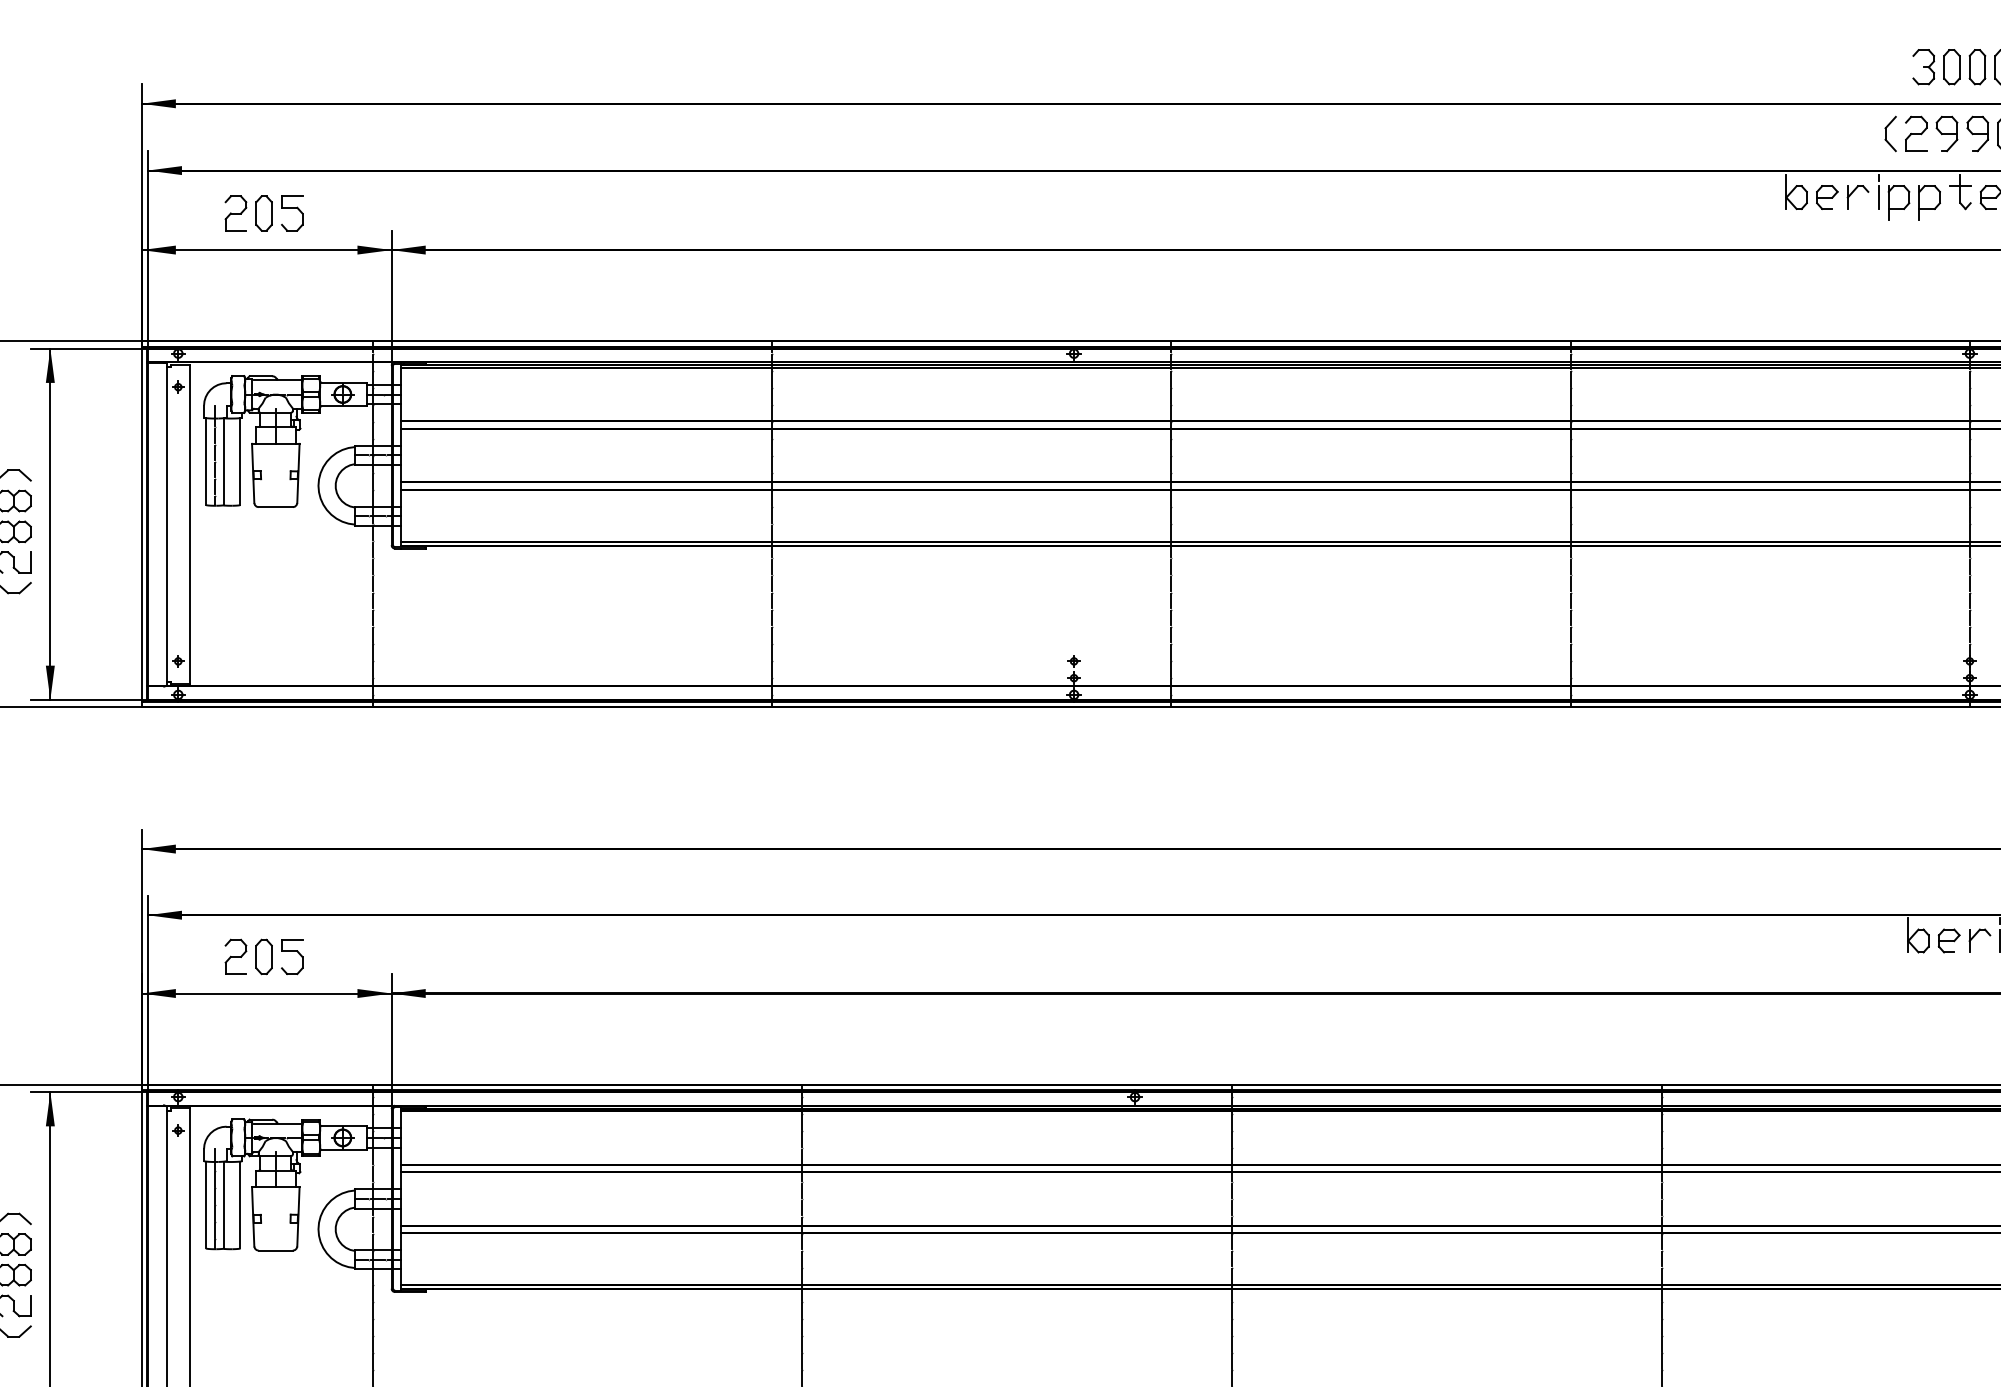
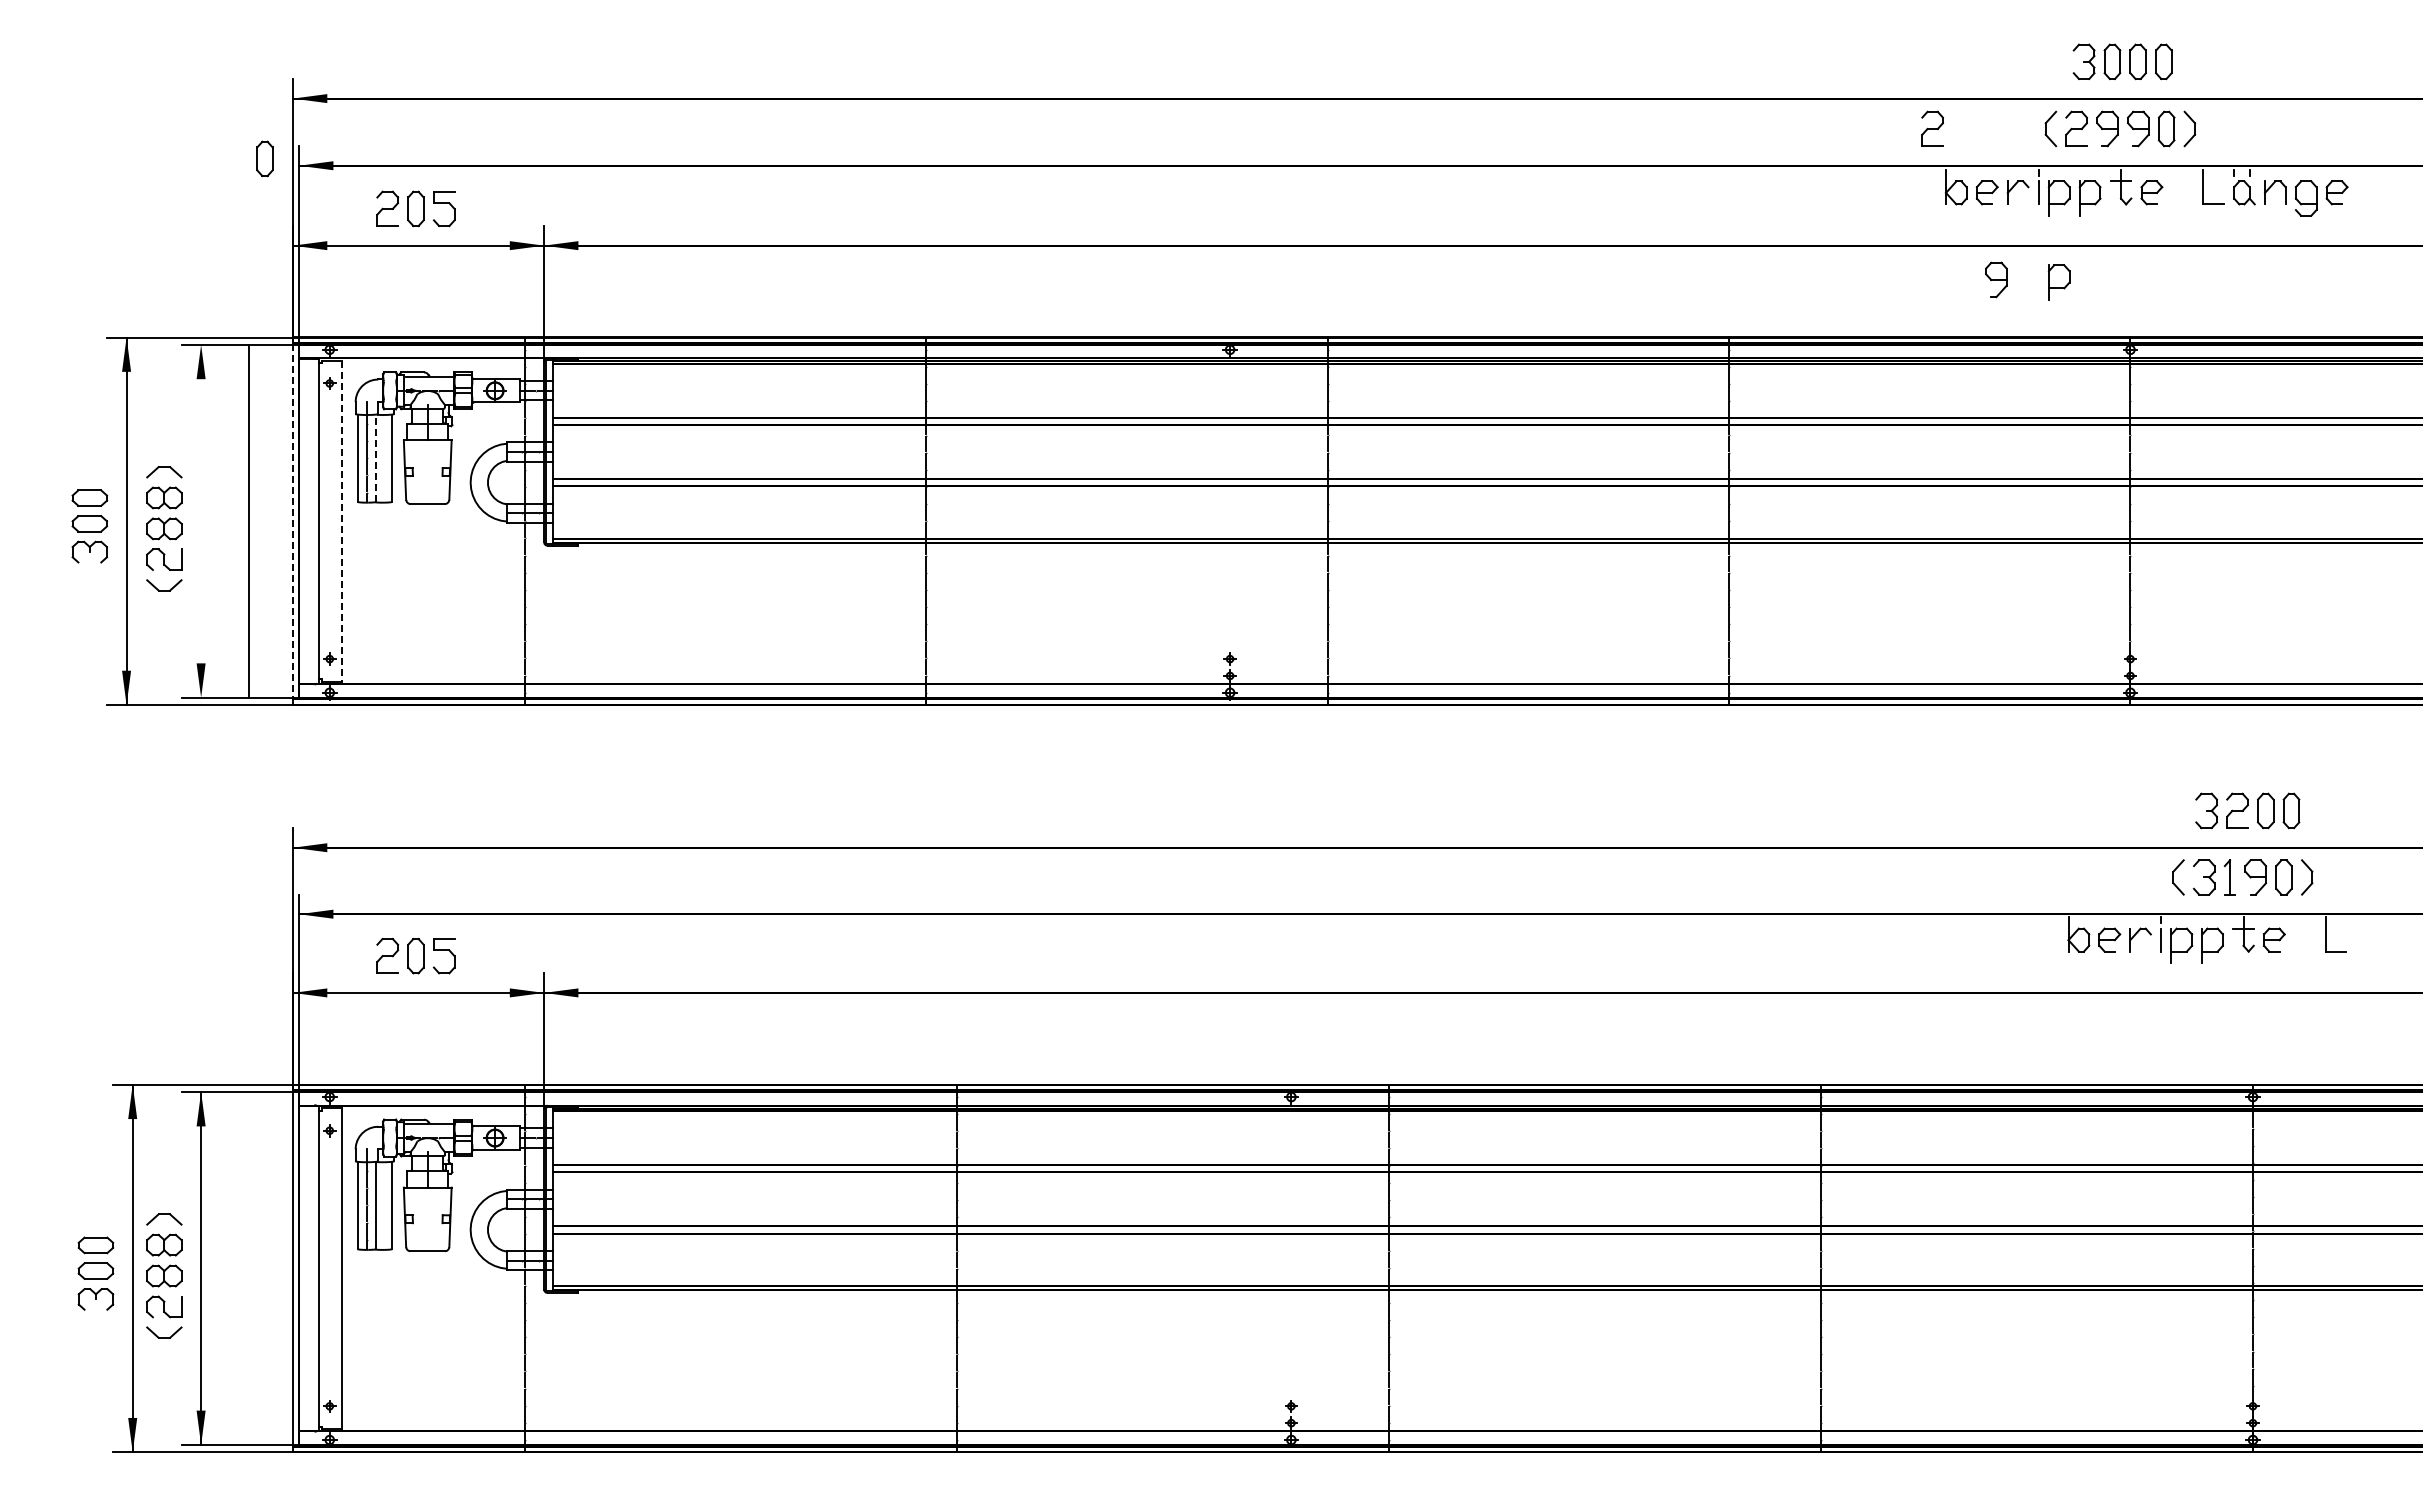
part: (1772, 133) -> (1932, 128), added
part: (113, 163) -> (264, 158), added
part: (1836, 283) -> (1996, 279), added
part: (1898, 286) -> (2058, 282), added
line: (224, 461) -> (376, 458), solid -> dashed
line: (50, 523) -> (249, 520), moved
line: (141, 524) -> (292, 521), solid -> dashed
line: (190, 524) -> (341, 521), solid -> dashed

